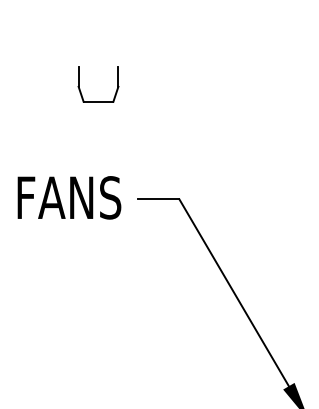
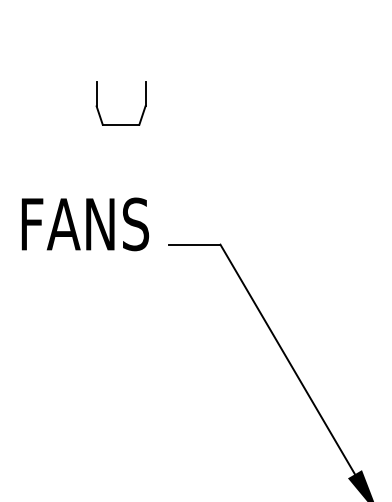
text: (69, 197) -> (85, 223), moved

